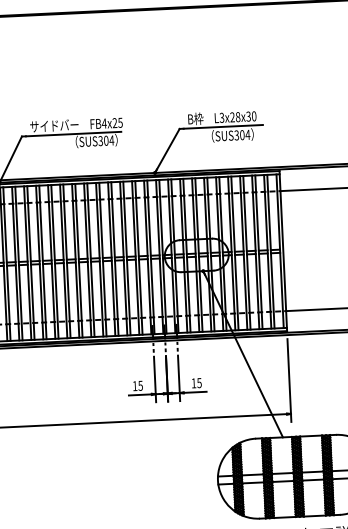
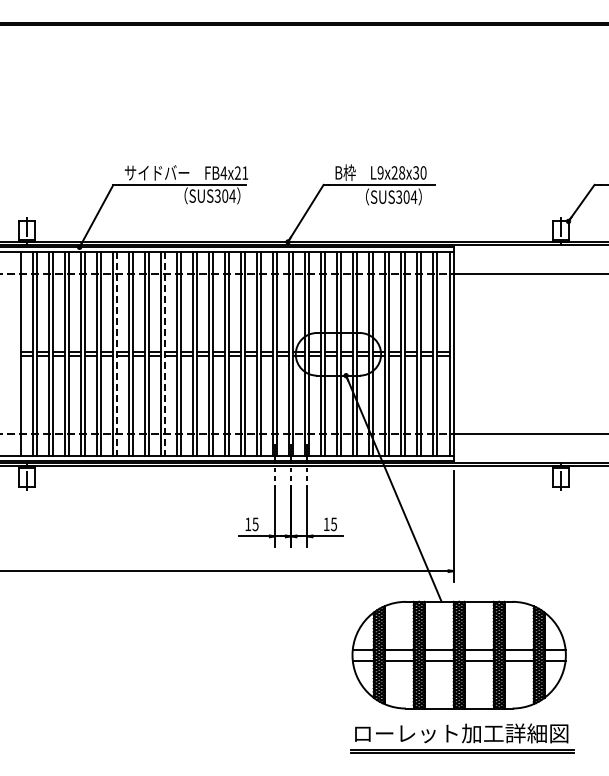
text: (221, 117) -> (380, 172), L3x28x30 -> L9x28x30
text: (120, 122) -> (245, 172), FB4x25 -> FB4x21
line: (67, 261) -> (165, 354), solid -> dashed
line: (31, 263) -> (117, 354), solid -> dashed

